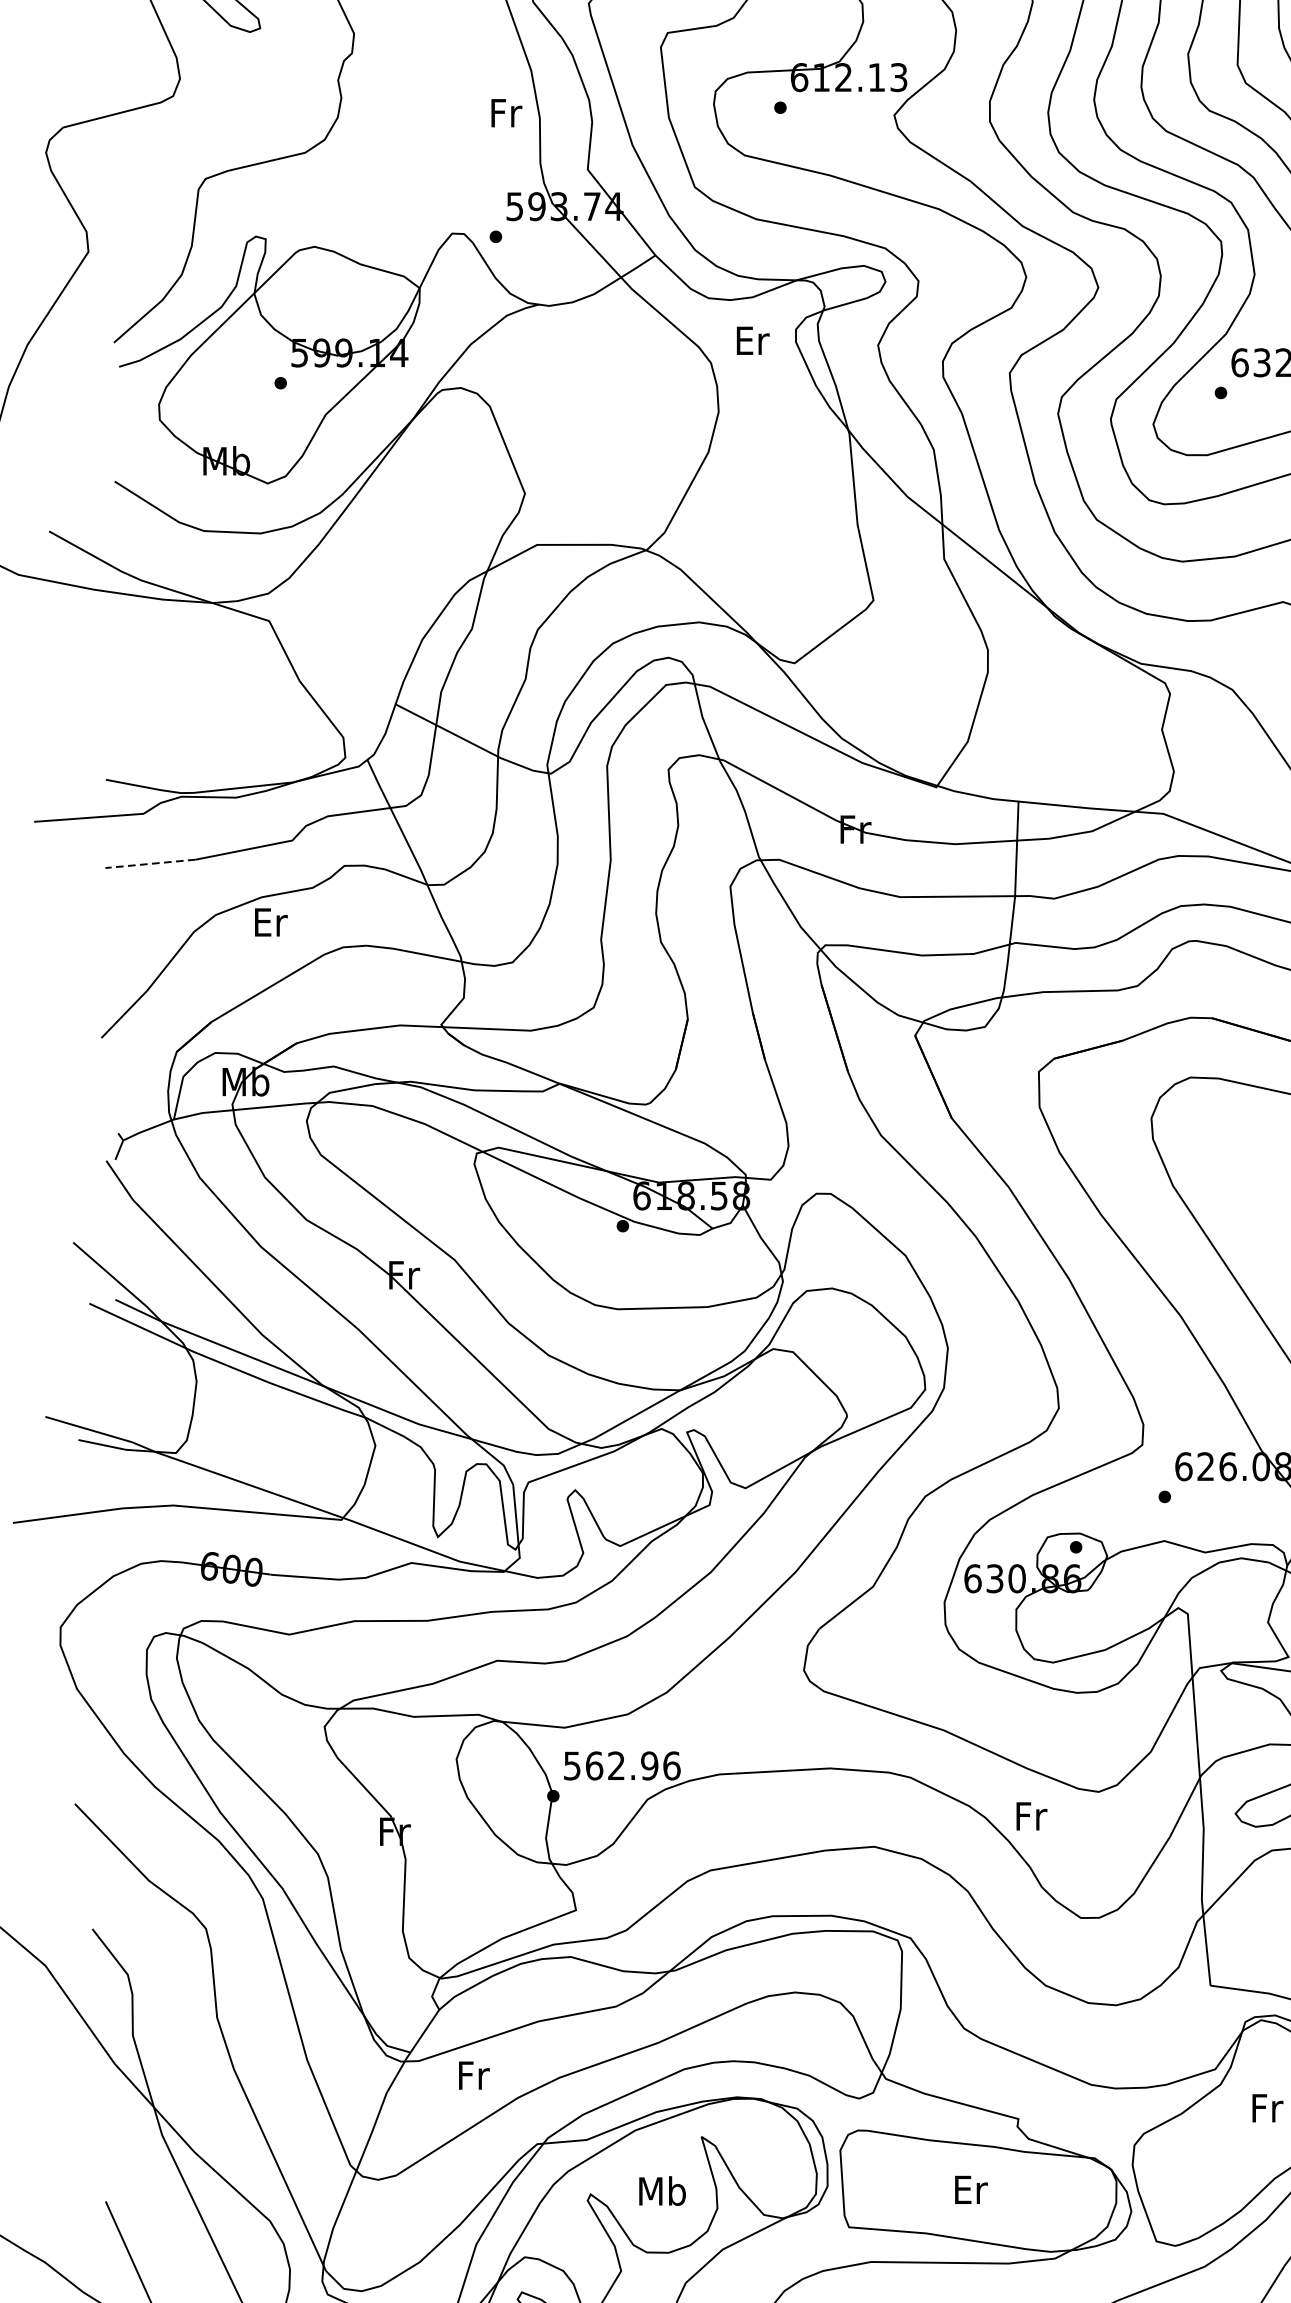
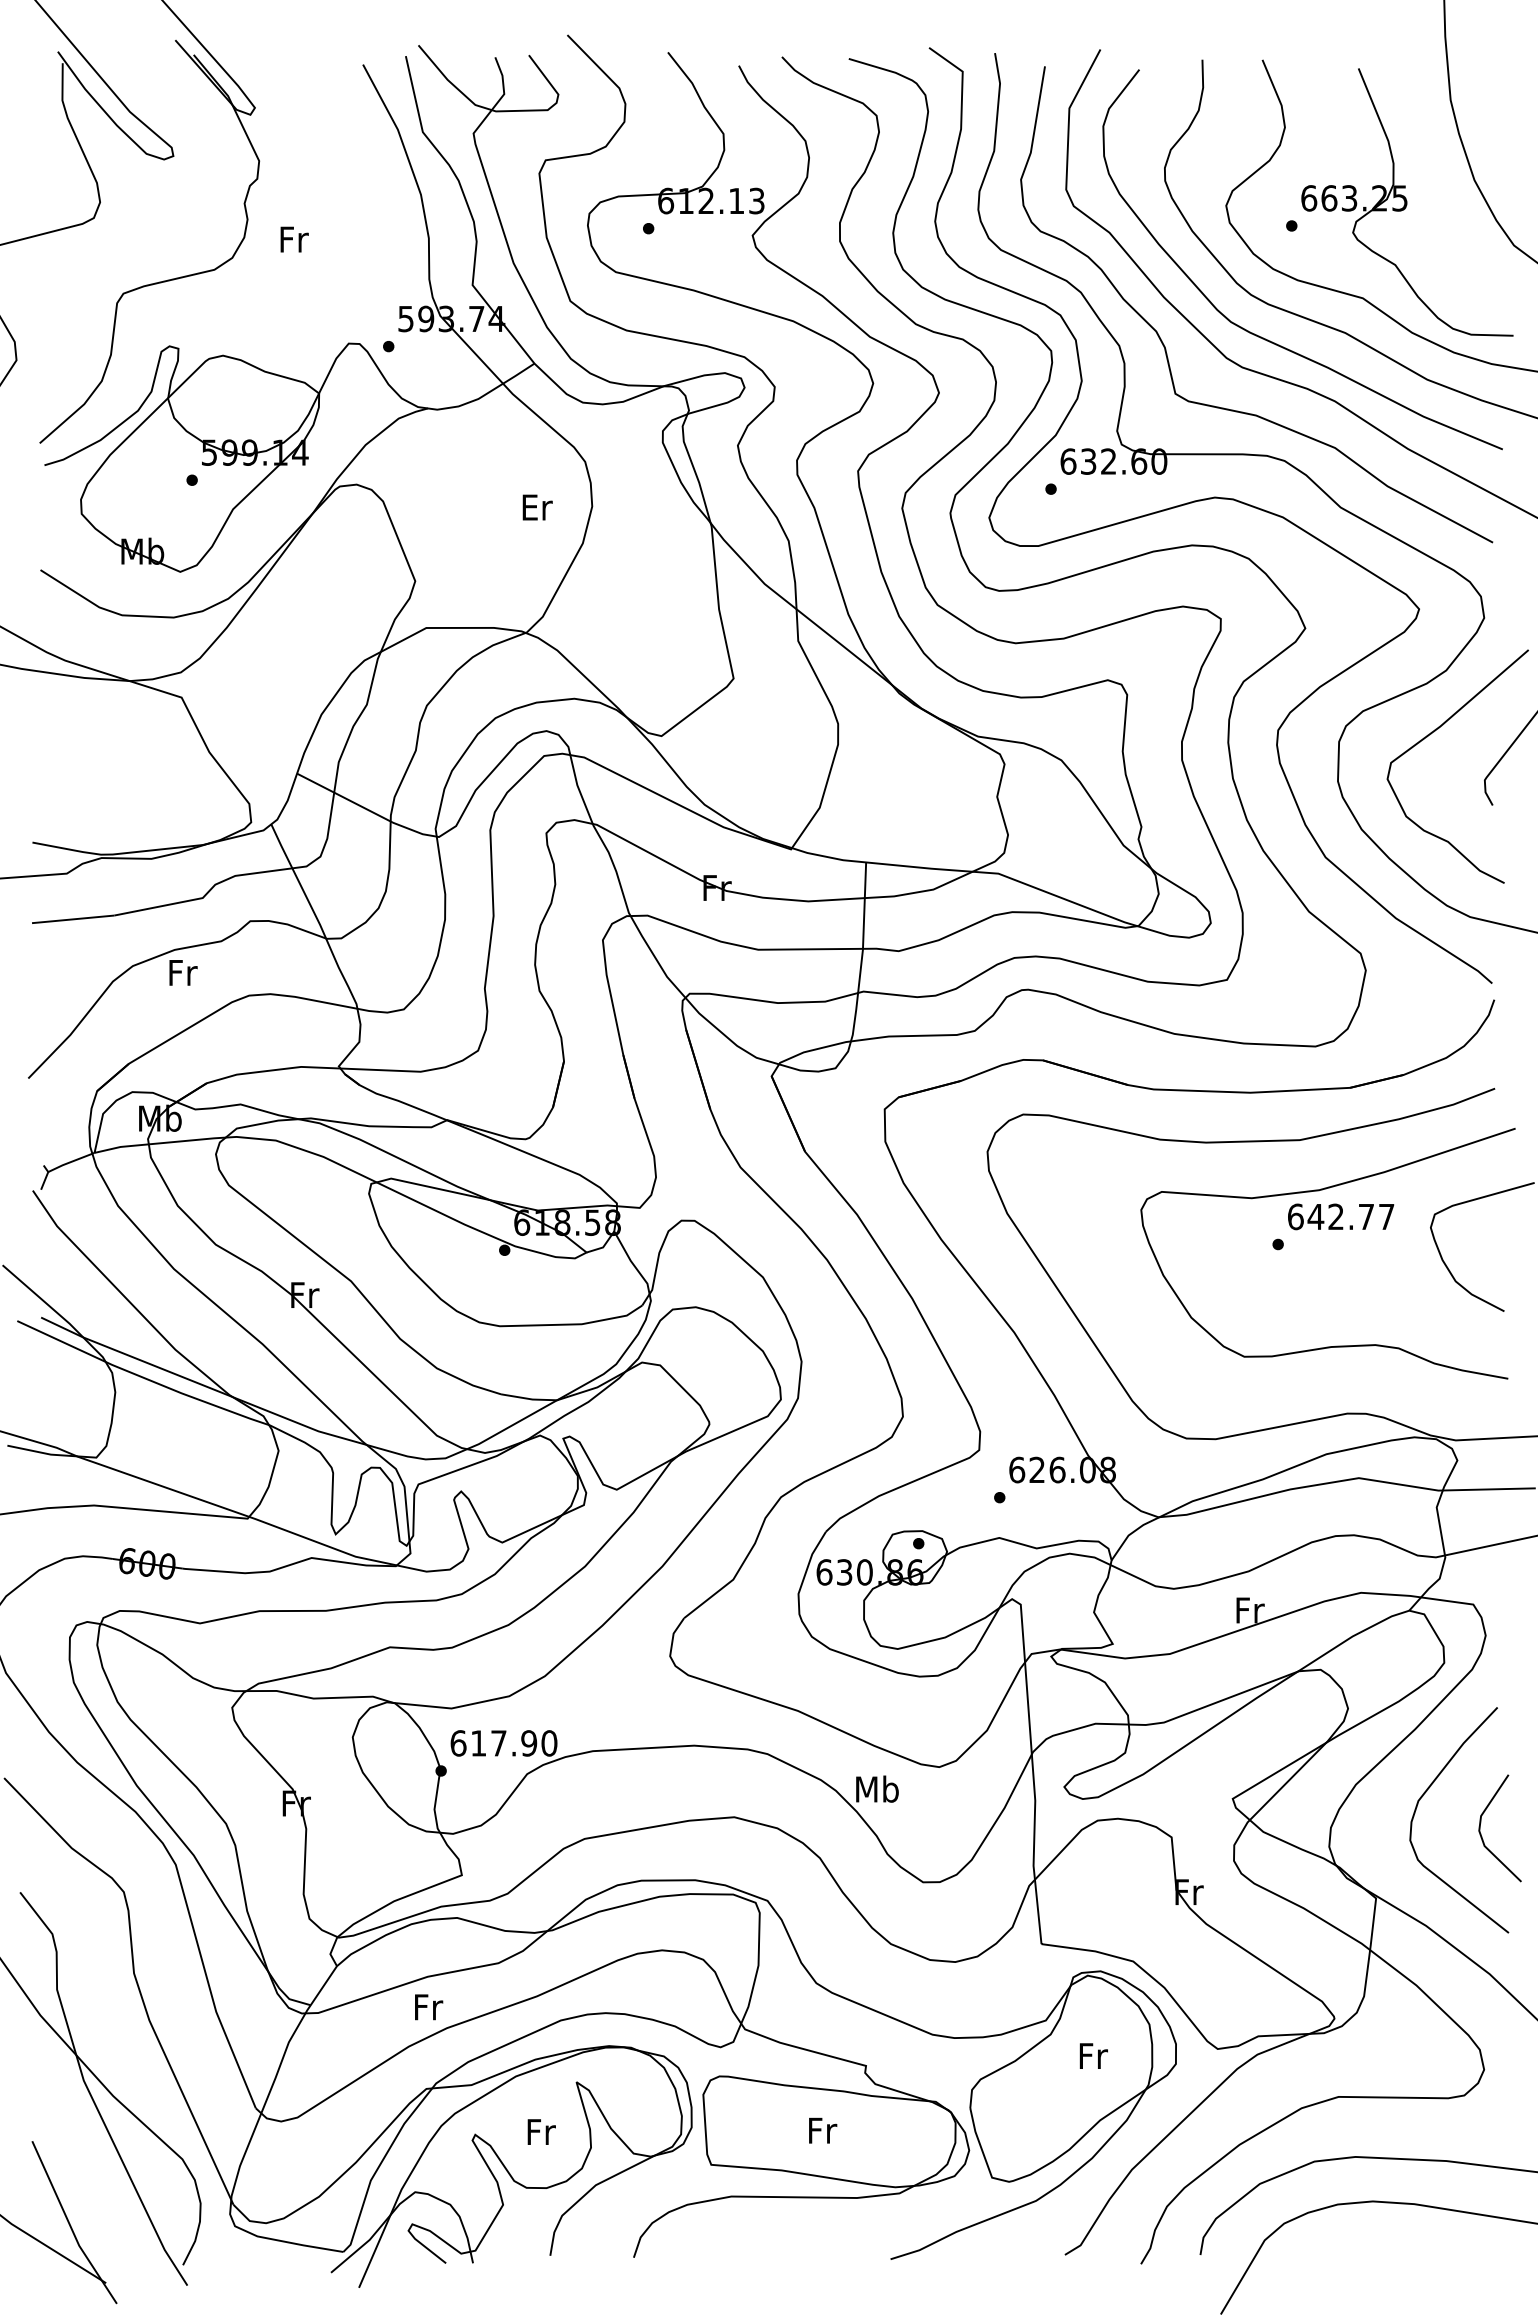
text: (506, 113) -> (294, 239), moved
text: (752, 340) -> (537, 507), moved
line: (149, 864) -> (72, 919), dashed -> solid
text: (271, 922) -> (183, 972), Er -> Fr
text: (621, 1766) -> (503, 1743), 562.96 -> 617.90
text: (1030, 1815) -> (877, 1788), Fr -> Mb
text: (474, 2075) -> (429, 2007), moved
text: (971, 2189) -> (823, 2130), Er -> Fr
text: (662, 2190) -> (540, 2131), Mb -> Fr

